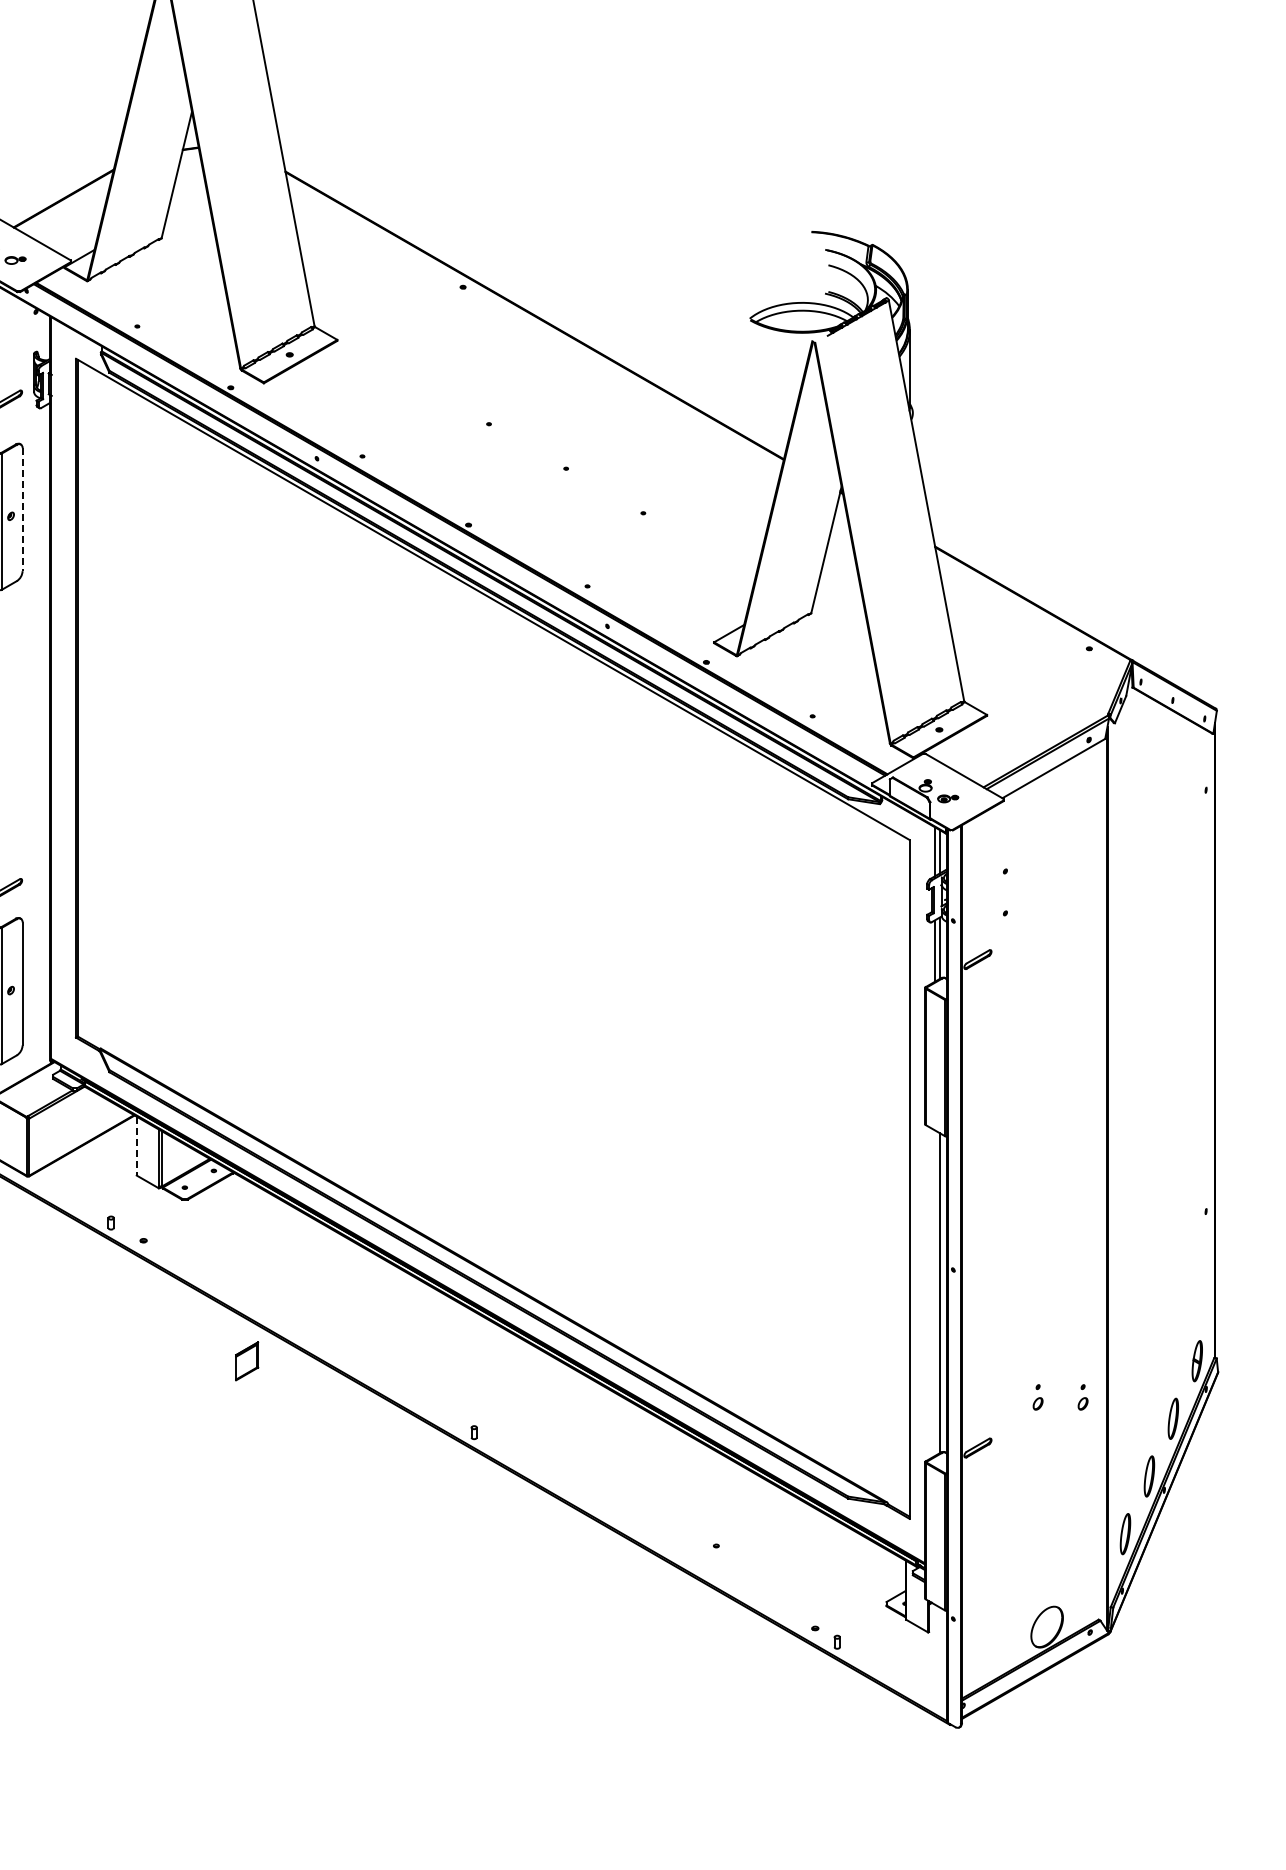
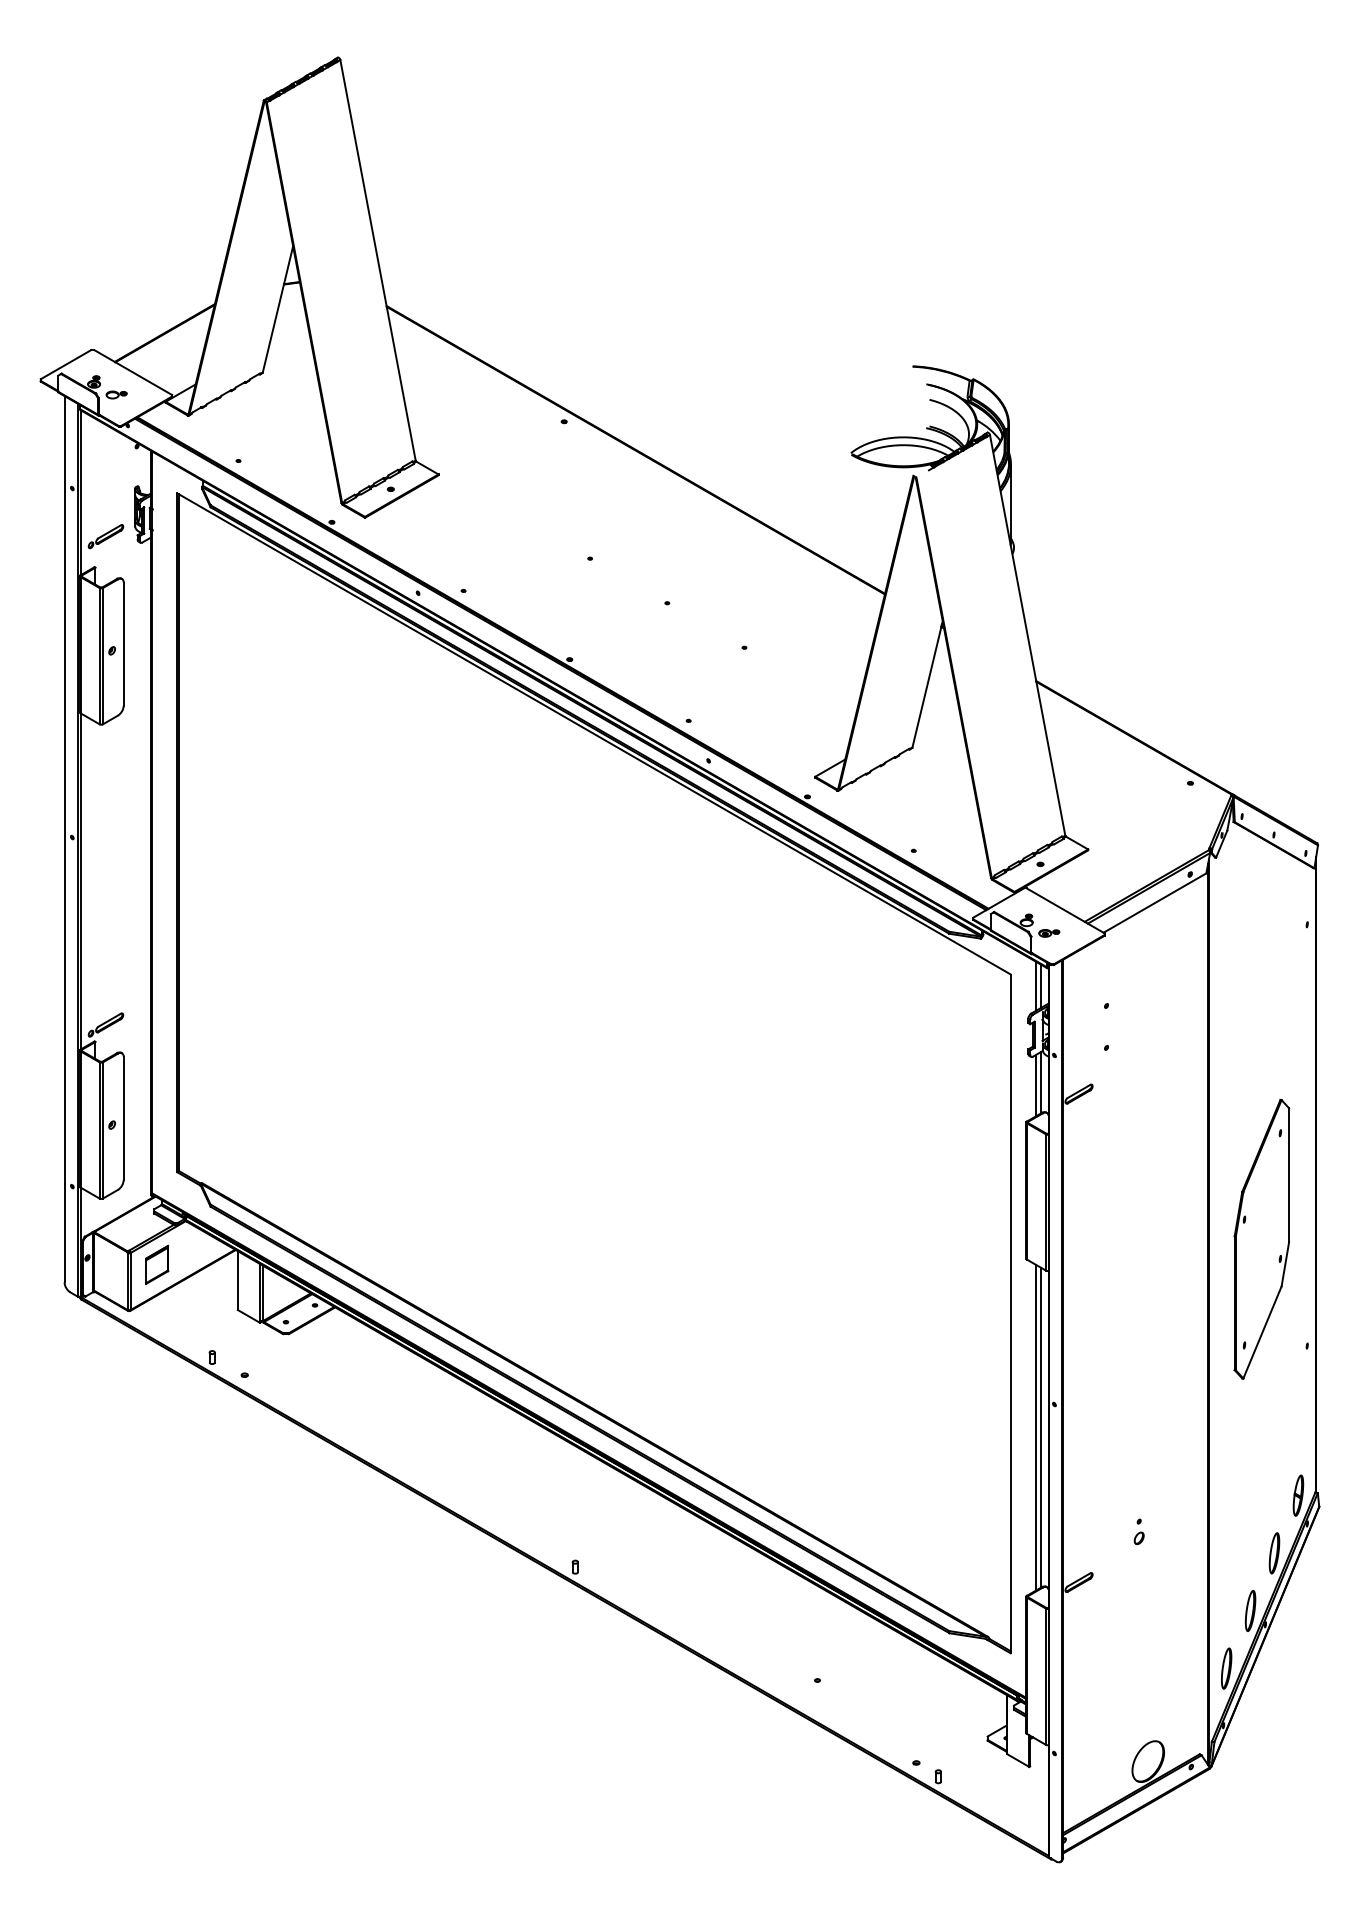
line: (22, 510) -> (123, 644), dashed -> solid
part: (1160, 1104) -> (1261, 1238), added
line: (136, 1147) -> (237, 1281), dashed -> solid
line: (934, 1293) -> (1035, 1427), added
part: (247, 1361) -> (157, 1264), moved
part: (1082, 1397) -> (1183, 1531), removed

